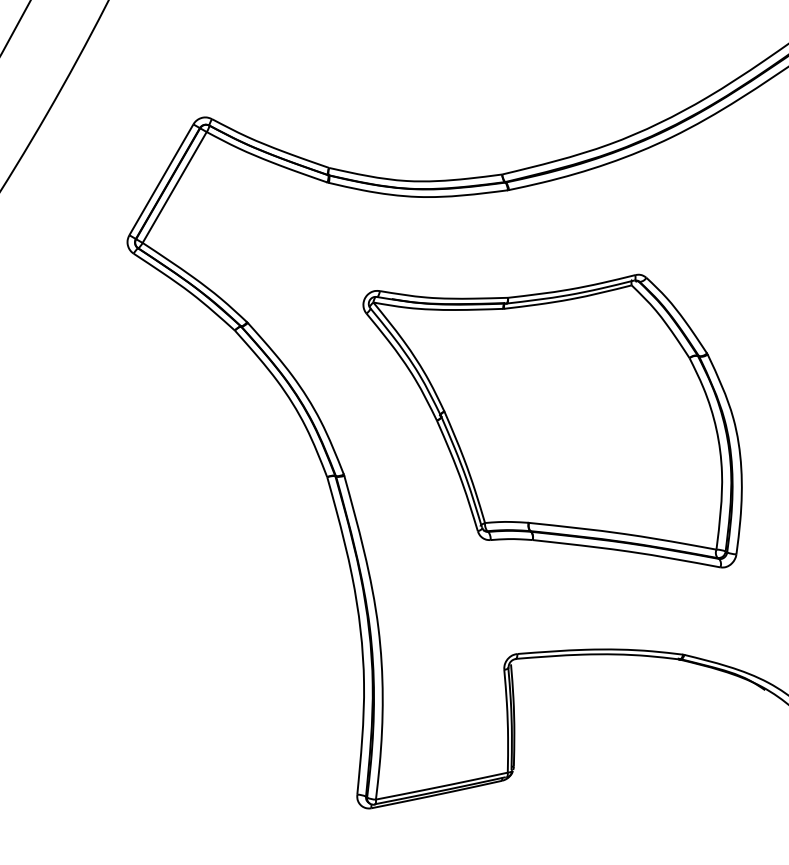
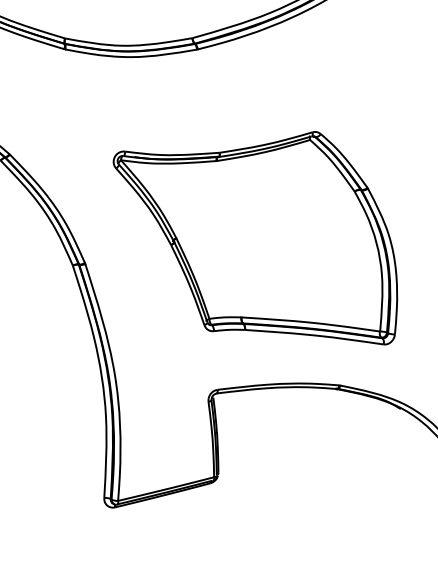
part: (552, 420) -> (255, 241), moved

